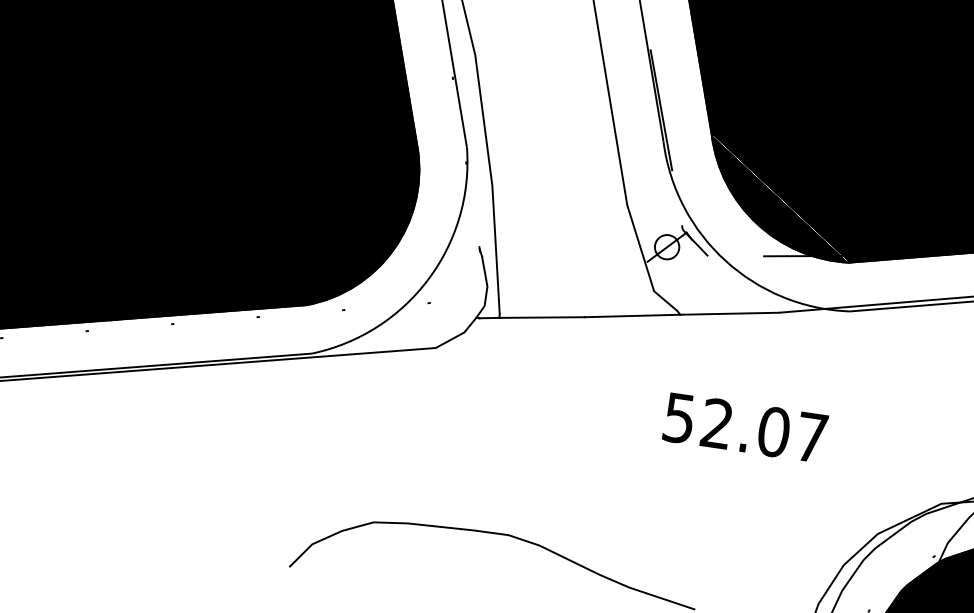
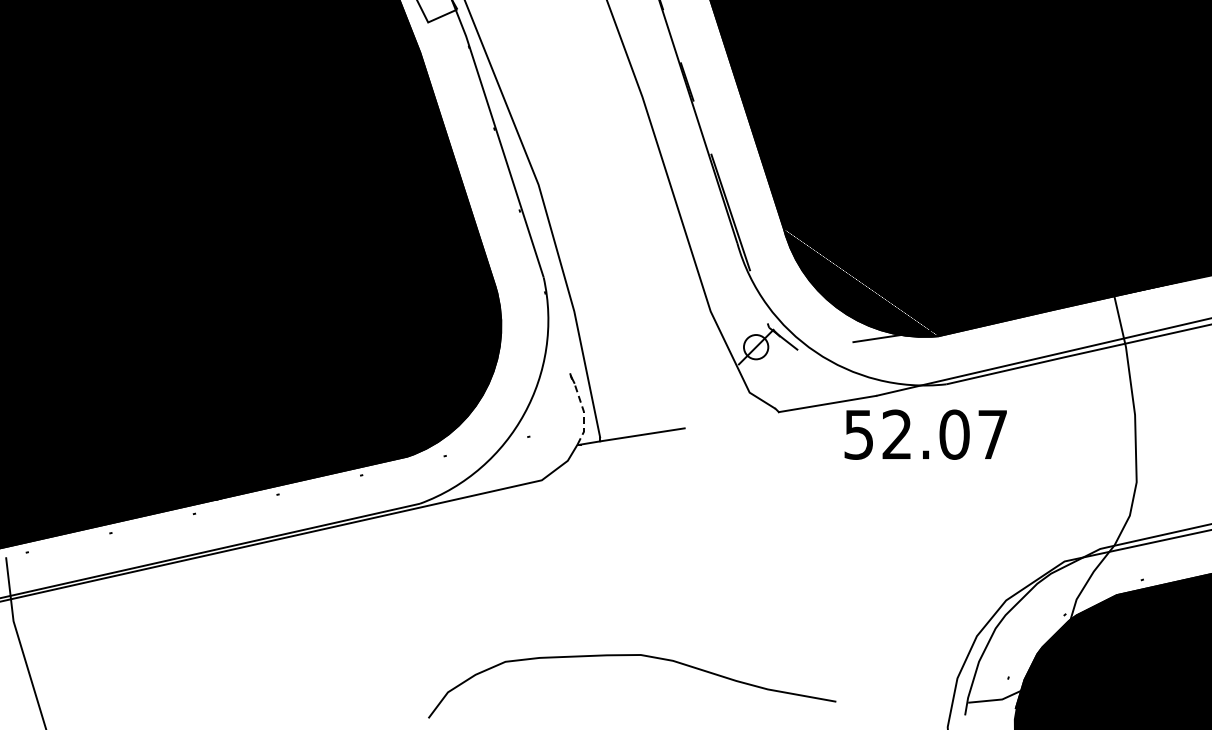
line: (487, 289) -> (584, 414), solid -> dashed
line: (632, 316) -> (731, 420), removed
text: (745, 427) -> (925, 434), moved

